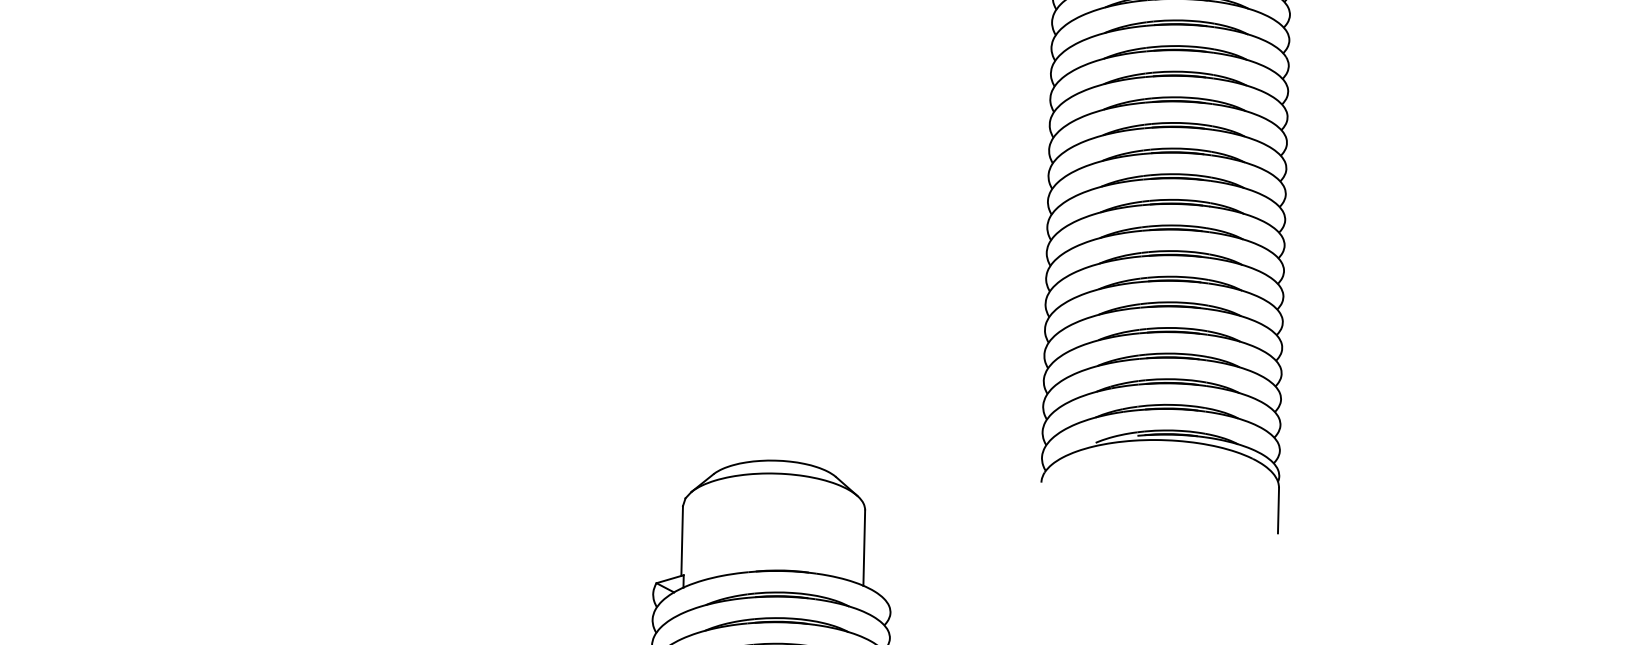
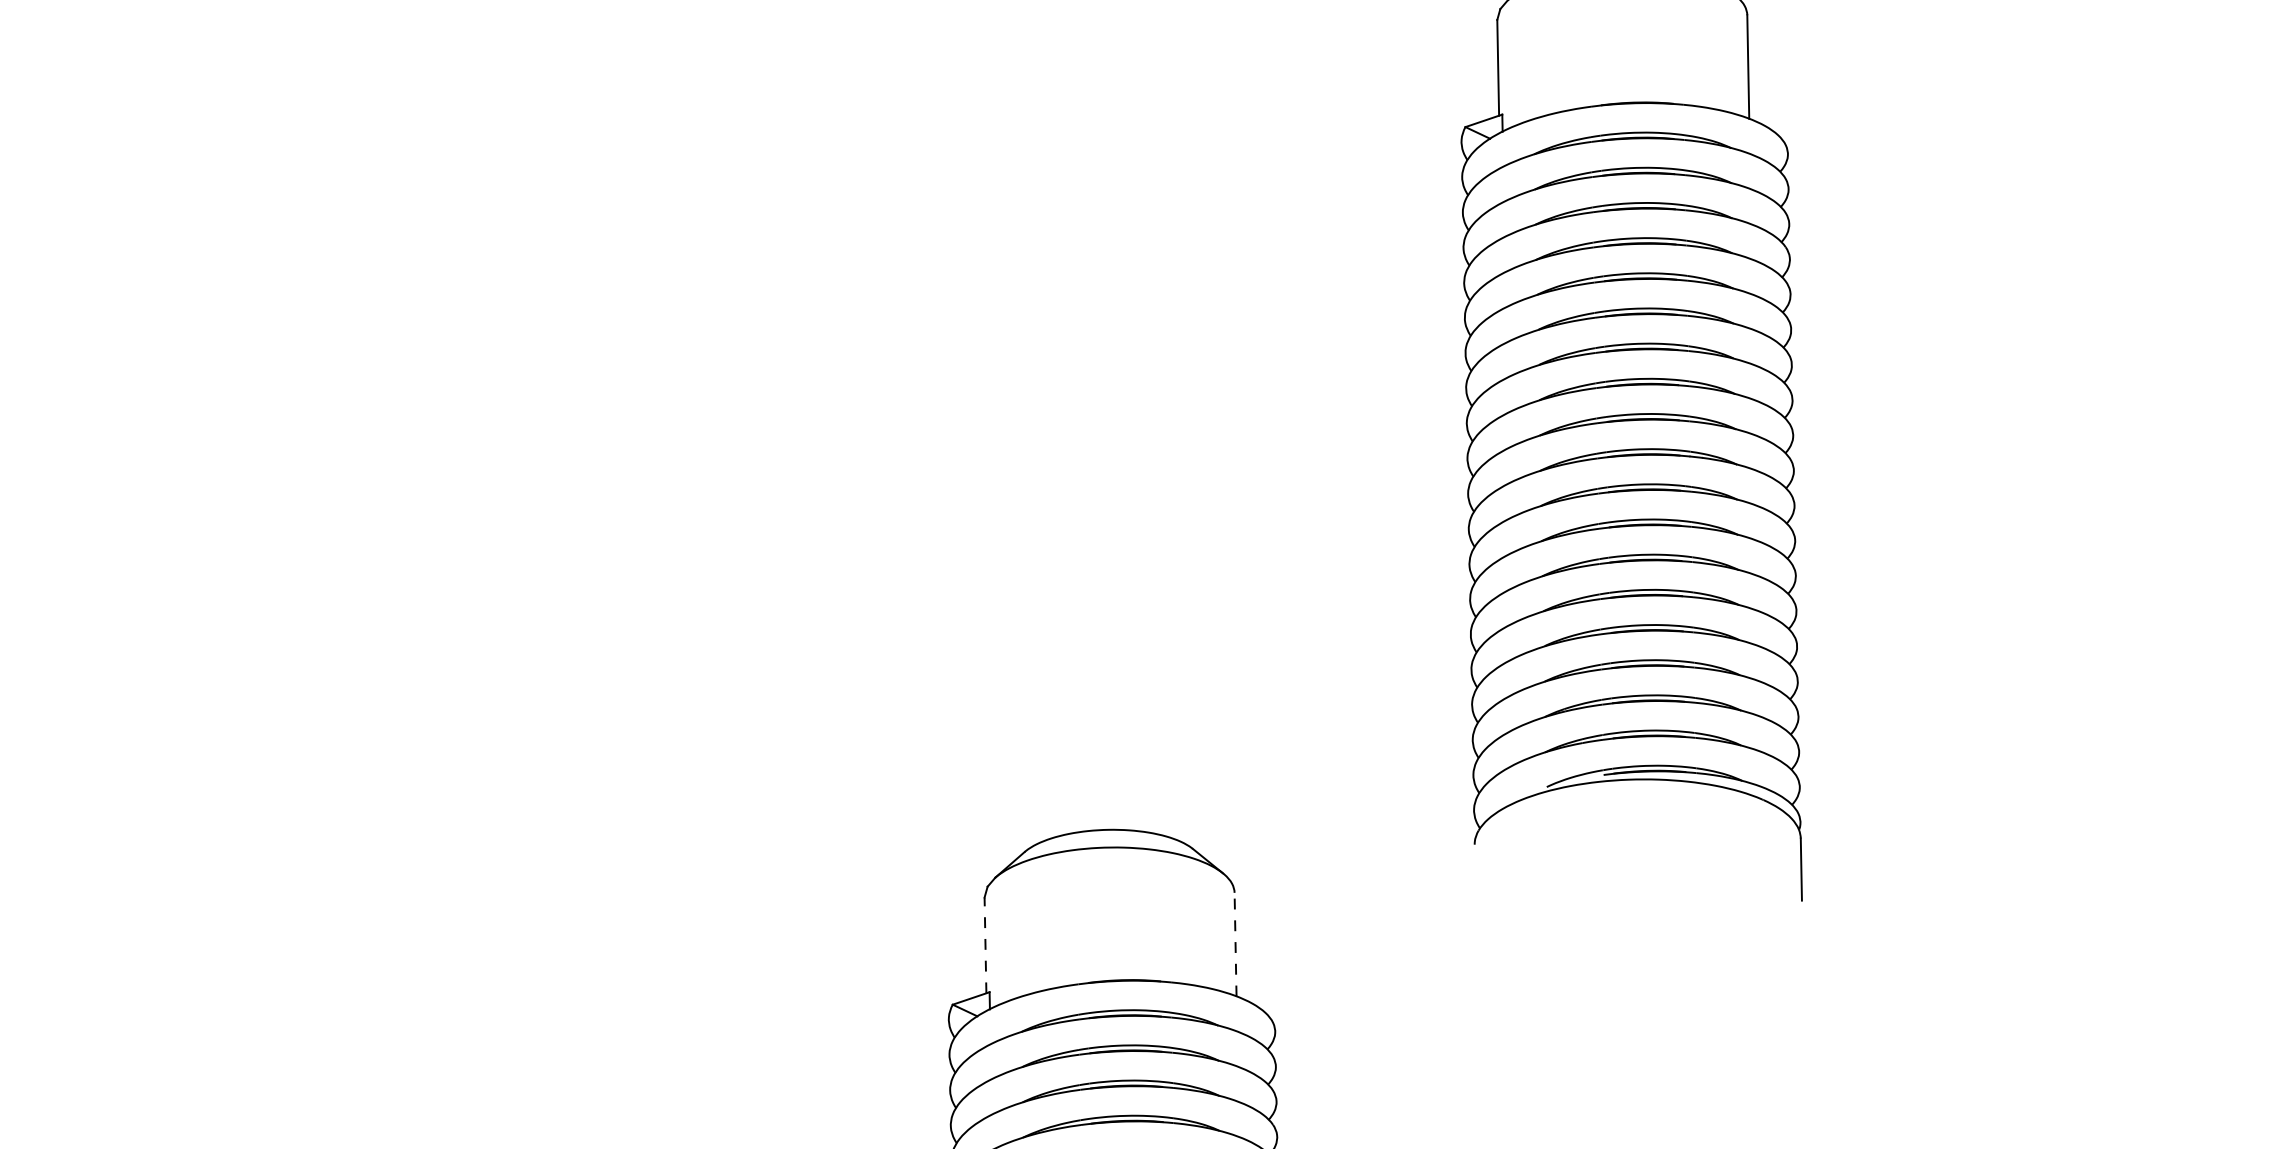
line: (682, 541) -> (985, 945), solid -> dashed
line: (864, 548) -> (1235, 944), solid -> dashed

